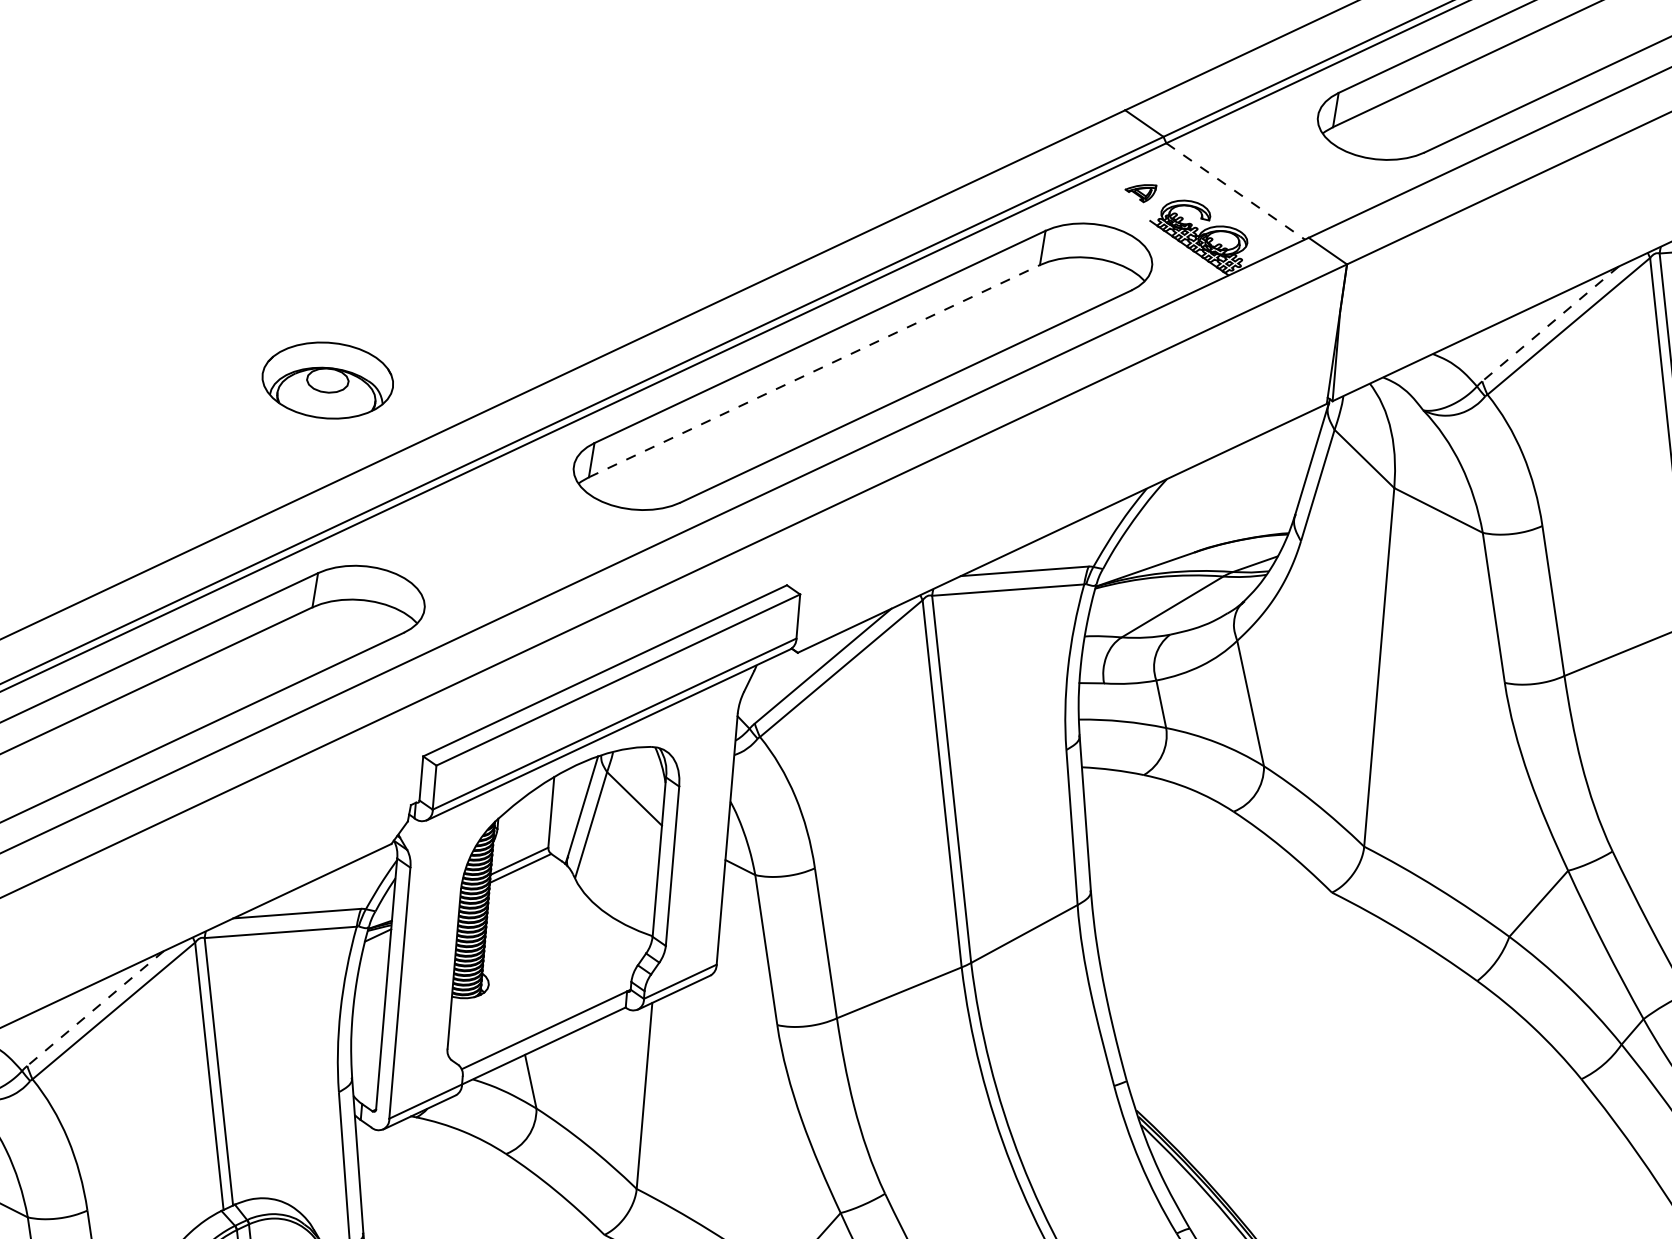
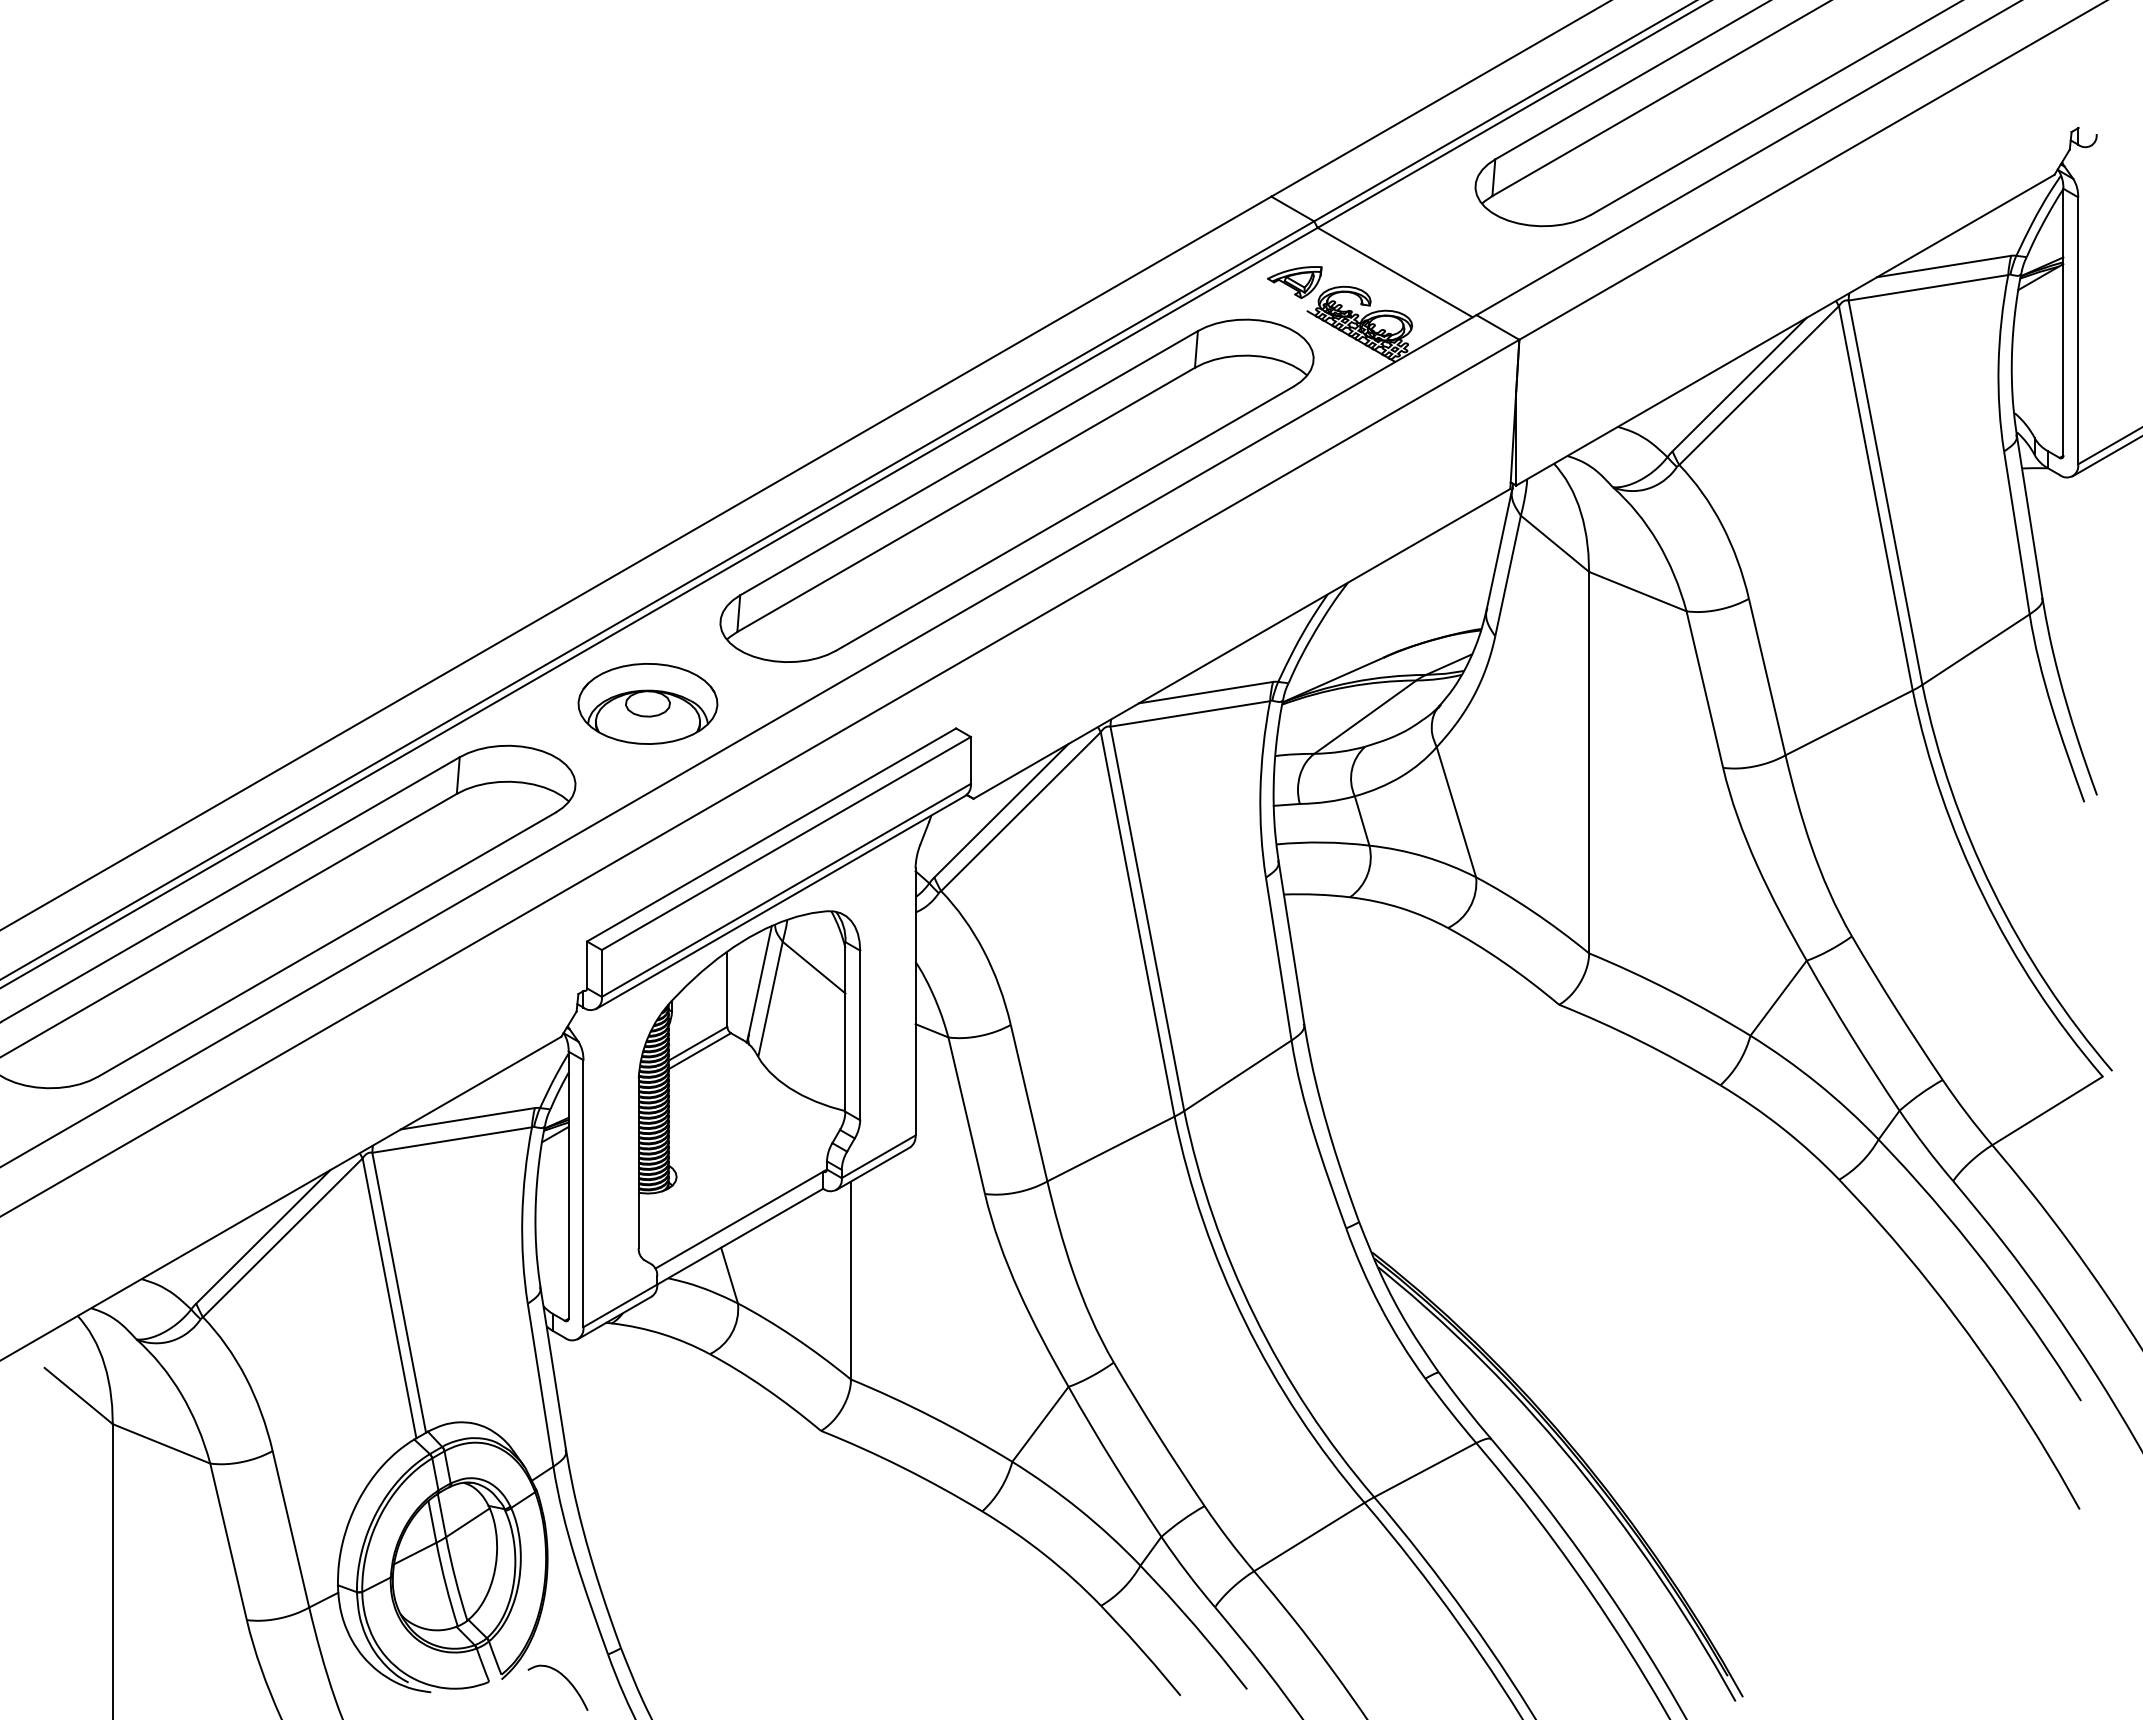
line: (1235, 191) -> (1395, 272), dashed -> solid
part: (1140, 192) -> (1294, 282), size x1.67
line: (1550, 323) -> (1739, 384), dashed -> solid
line: (814, 370) -> (966, 499), dashed -> solid
part: (327, 380) -> (647, 703), moved
line: (95, 1008) -> (263, 1236), dashed -> solid

